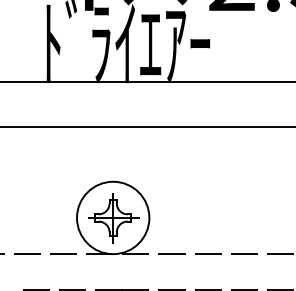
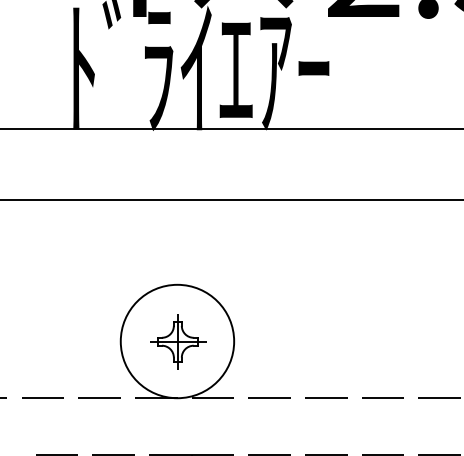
part: (113, 218) -> (177, 342), size x0.7

